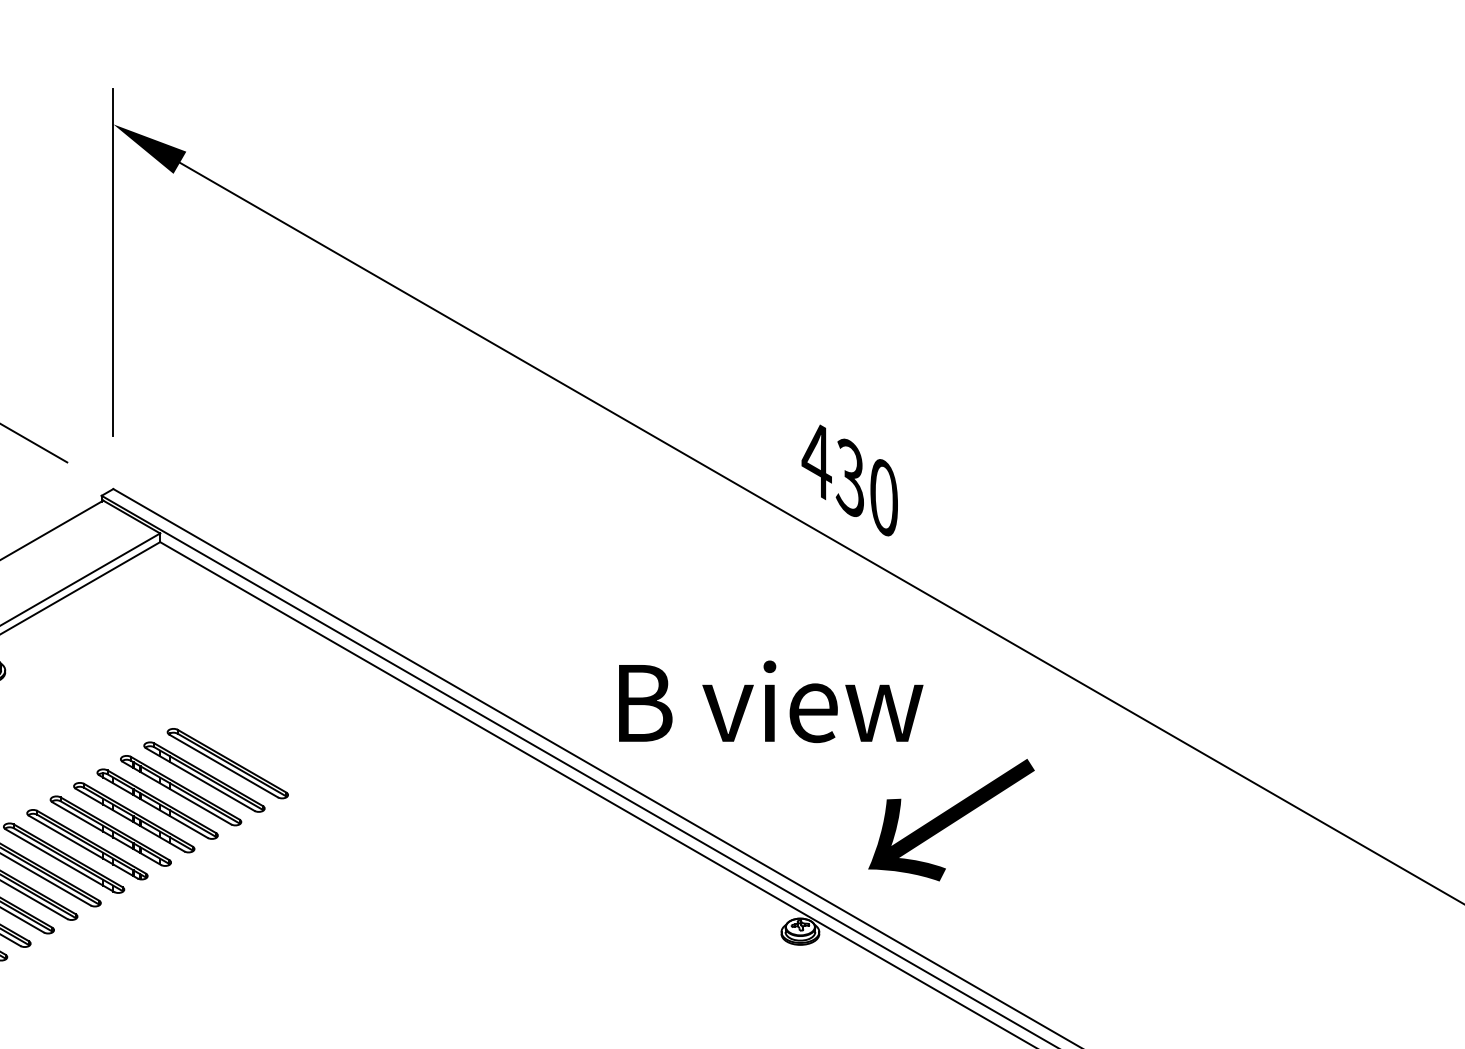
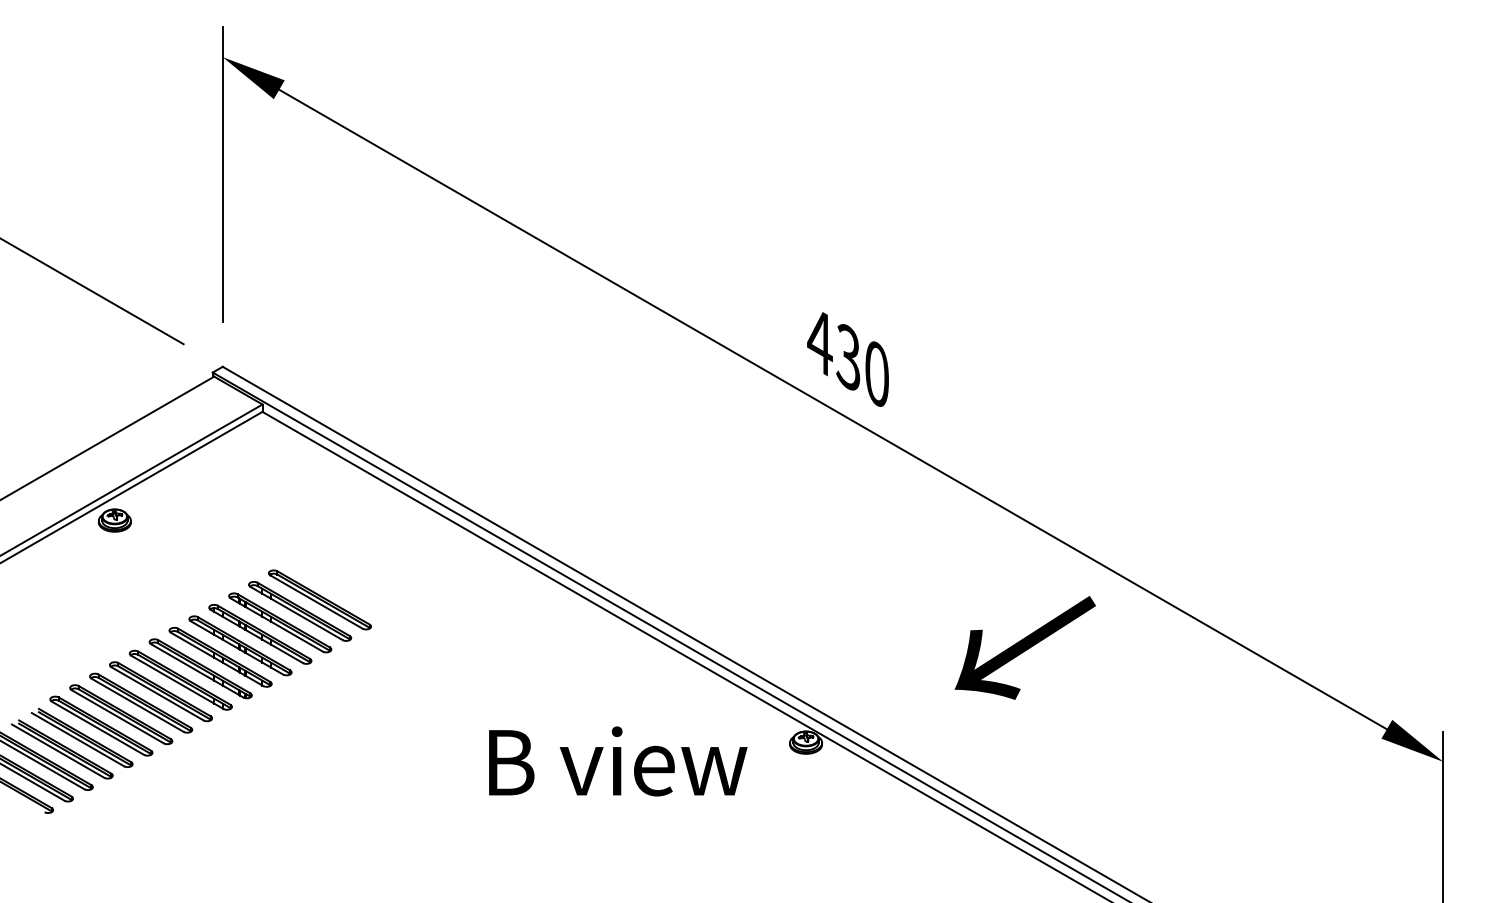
text: (771, 701) -> (618, 761), moved
text: (950, 819) -> (1024, 647), moved

